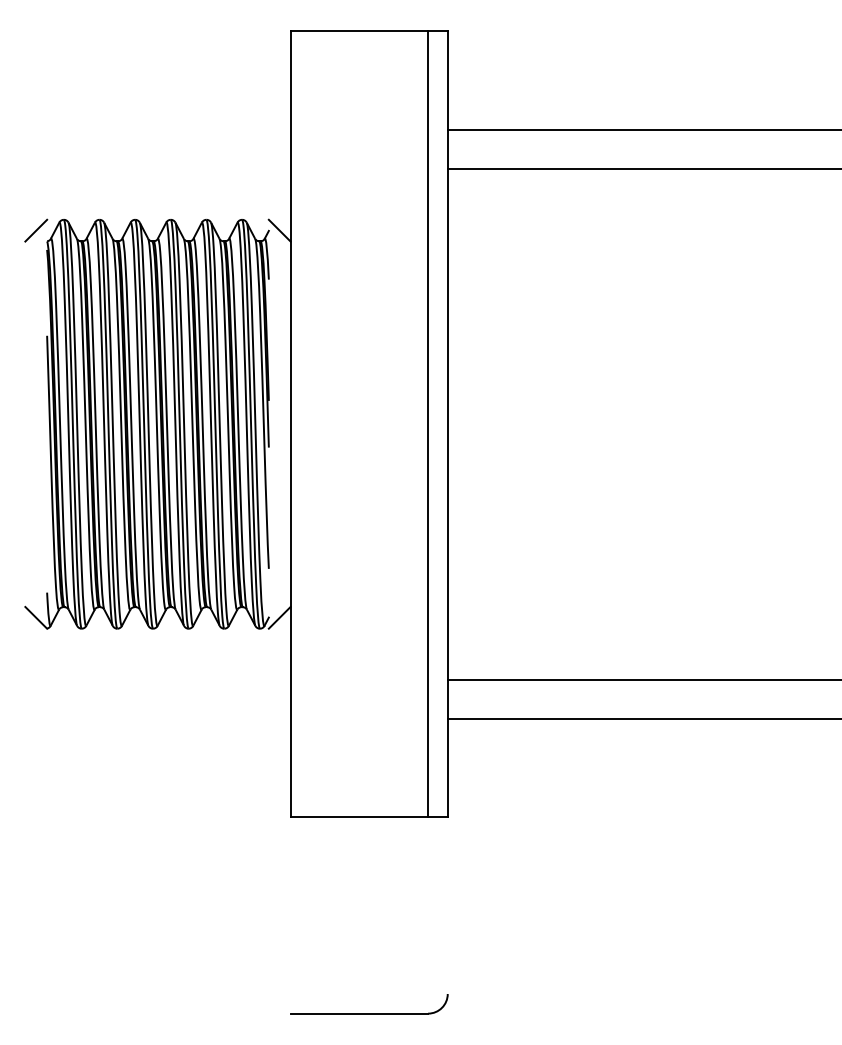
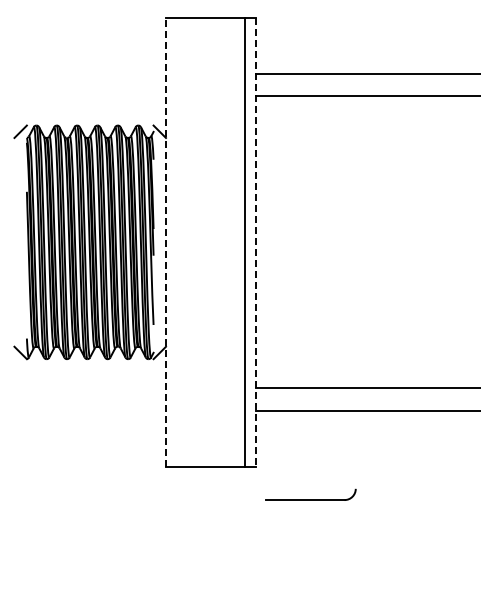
line: (291, 422) -> (166, 241), solid -> dashed
line: (447, 424) -> (255, 242), solid -> dashed
part: (368, 1003) -> (310, 494), moved

